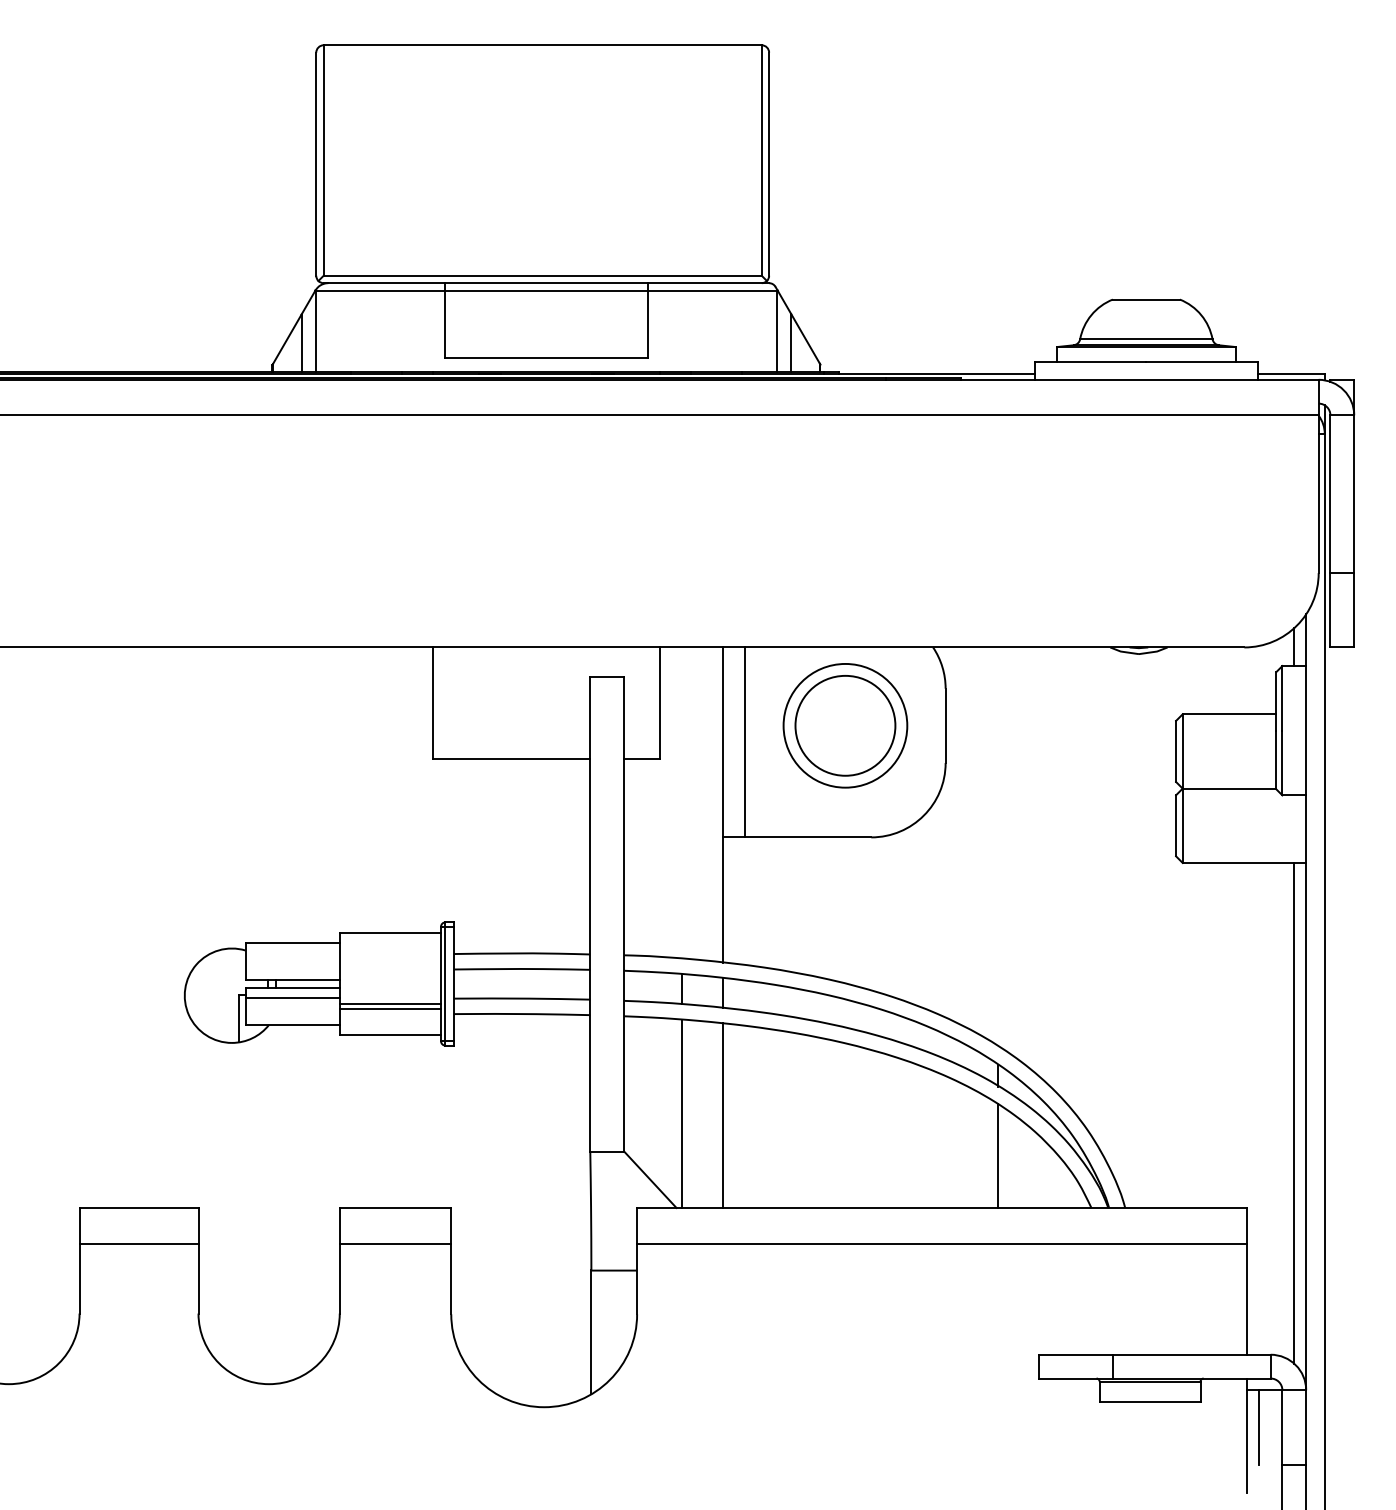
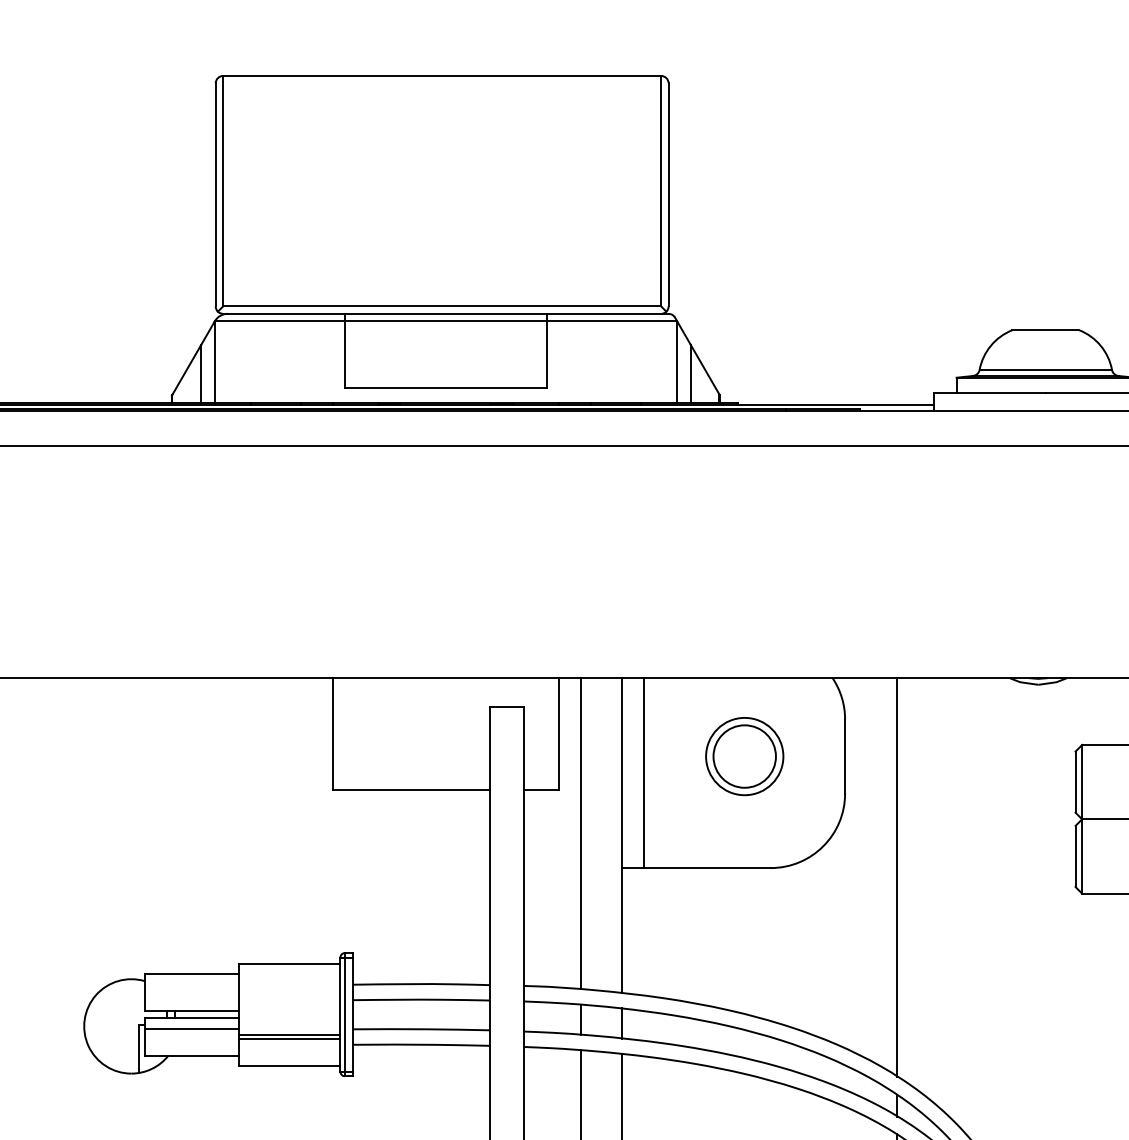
part: (844, 725) -> (743, 756), size x0.62
line: (681, 802) -> (580, 833), added
line: (997, 846) -> (896, 877), added

